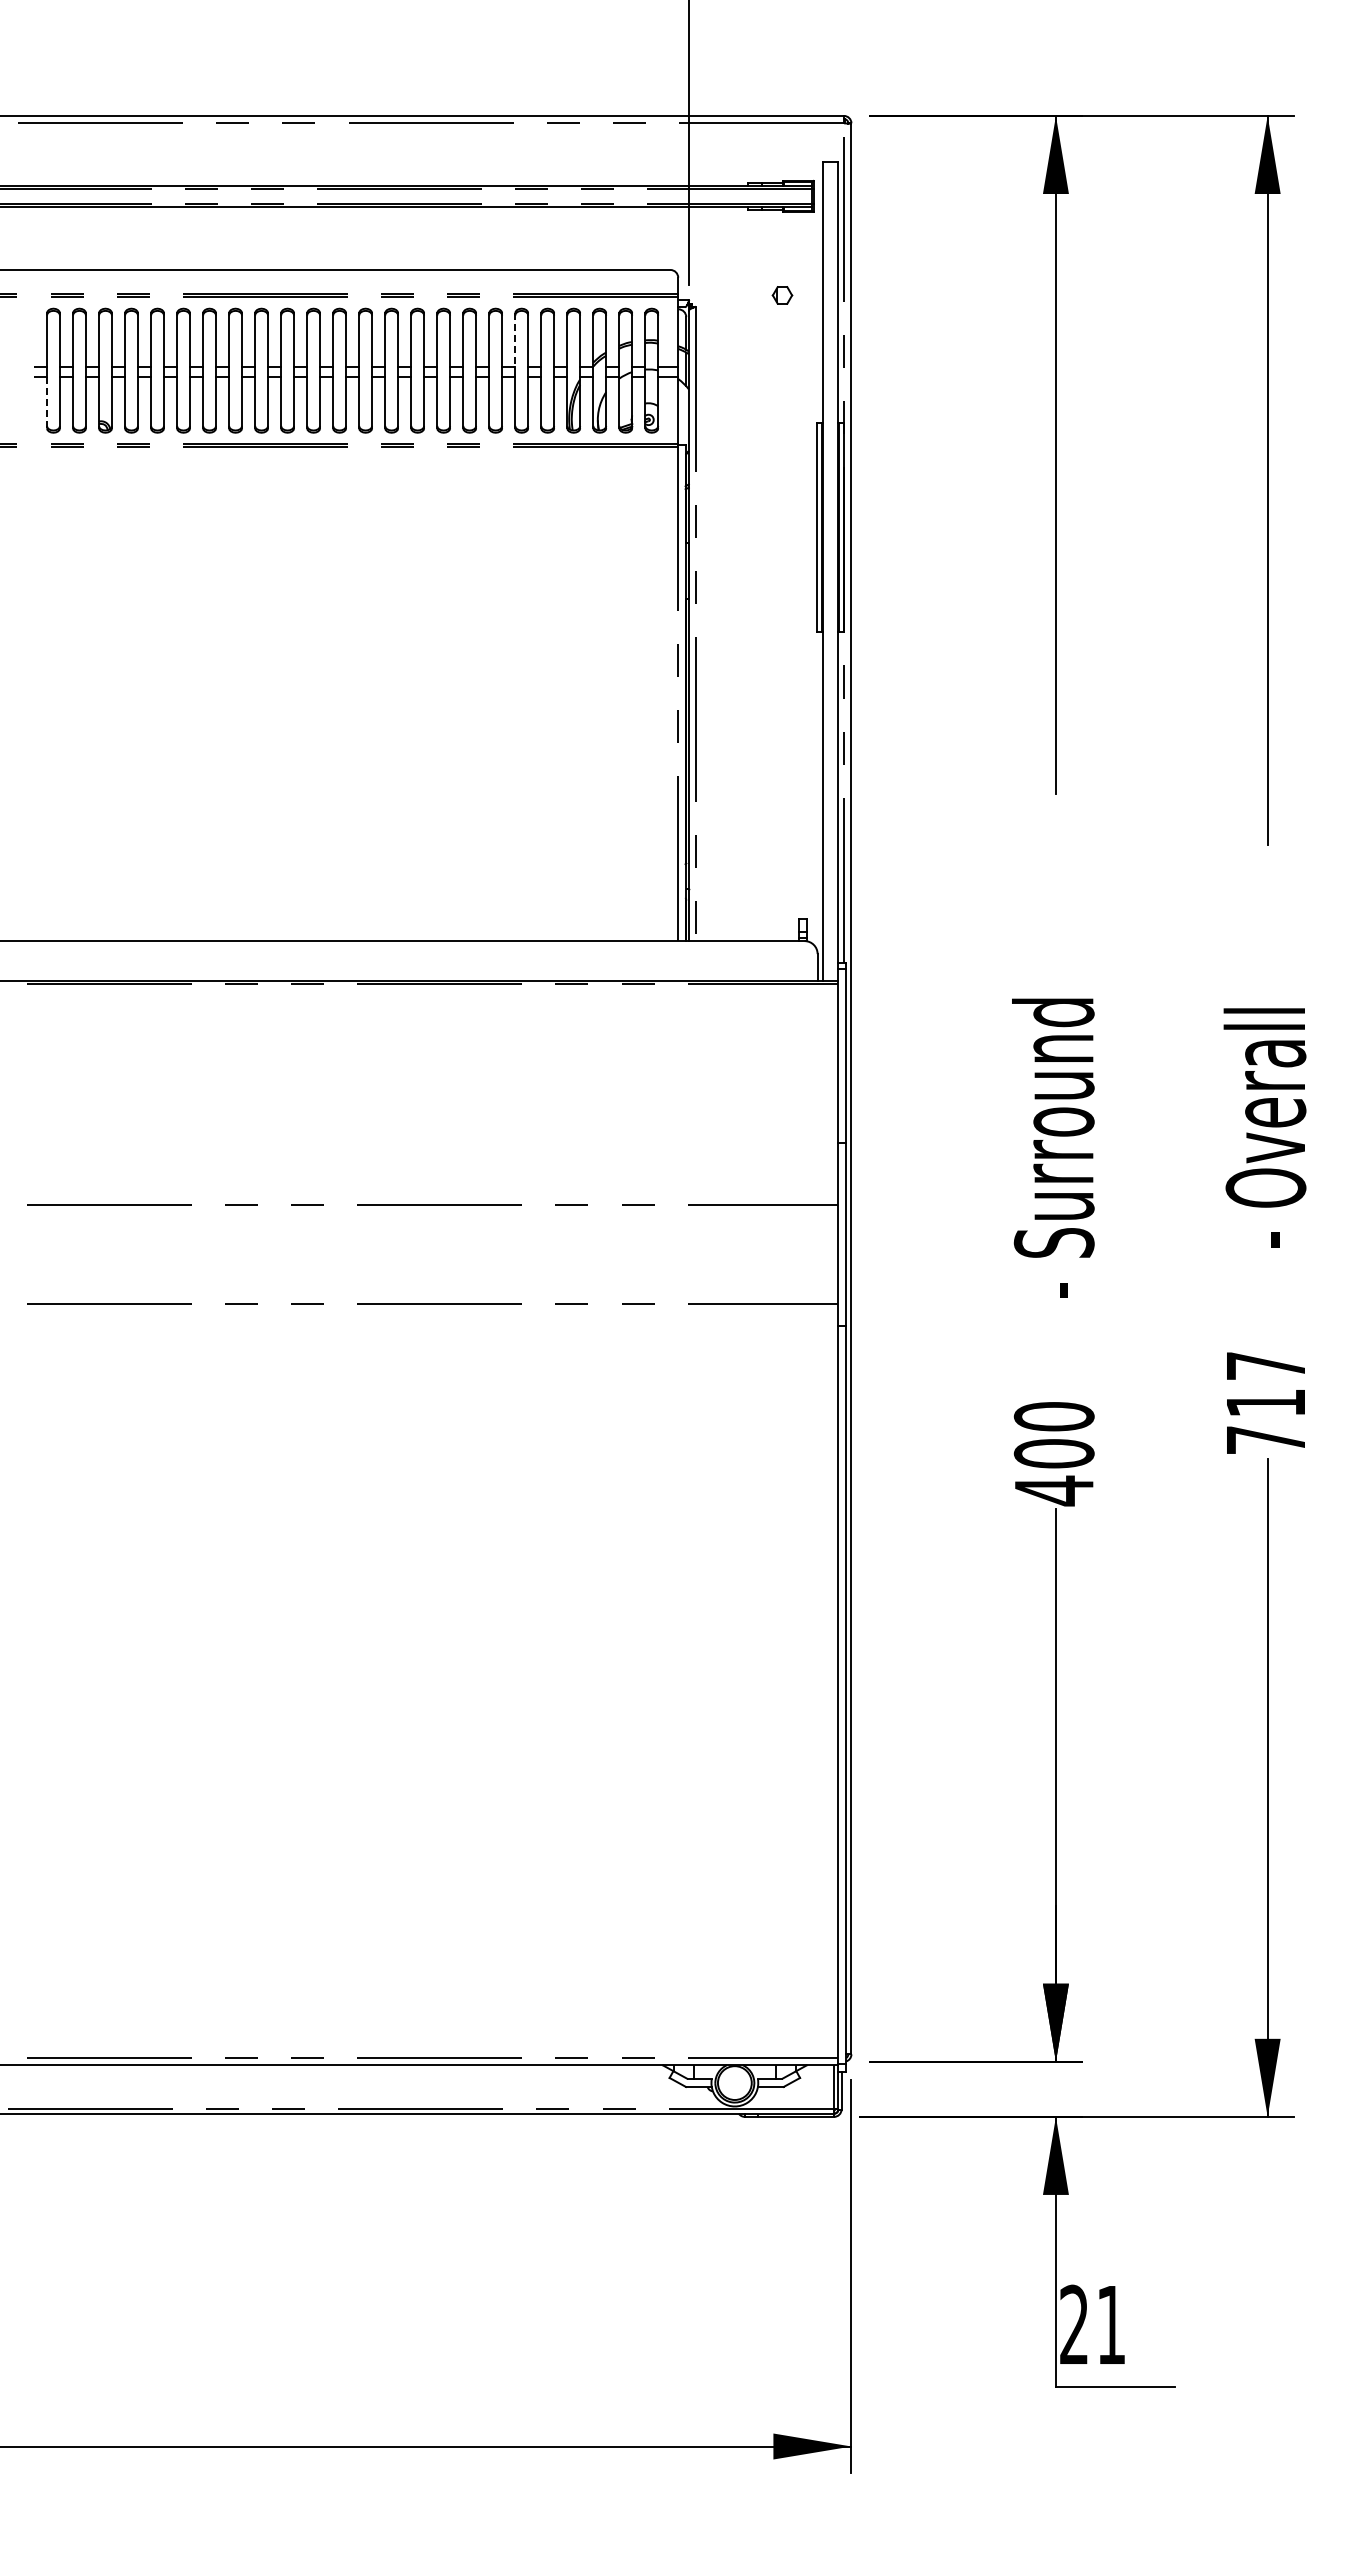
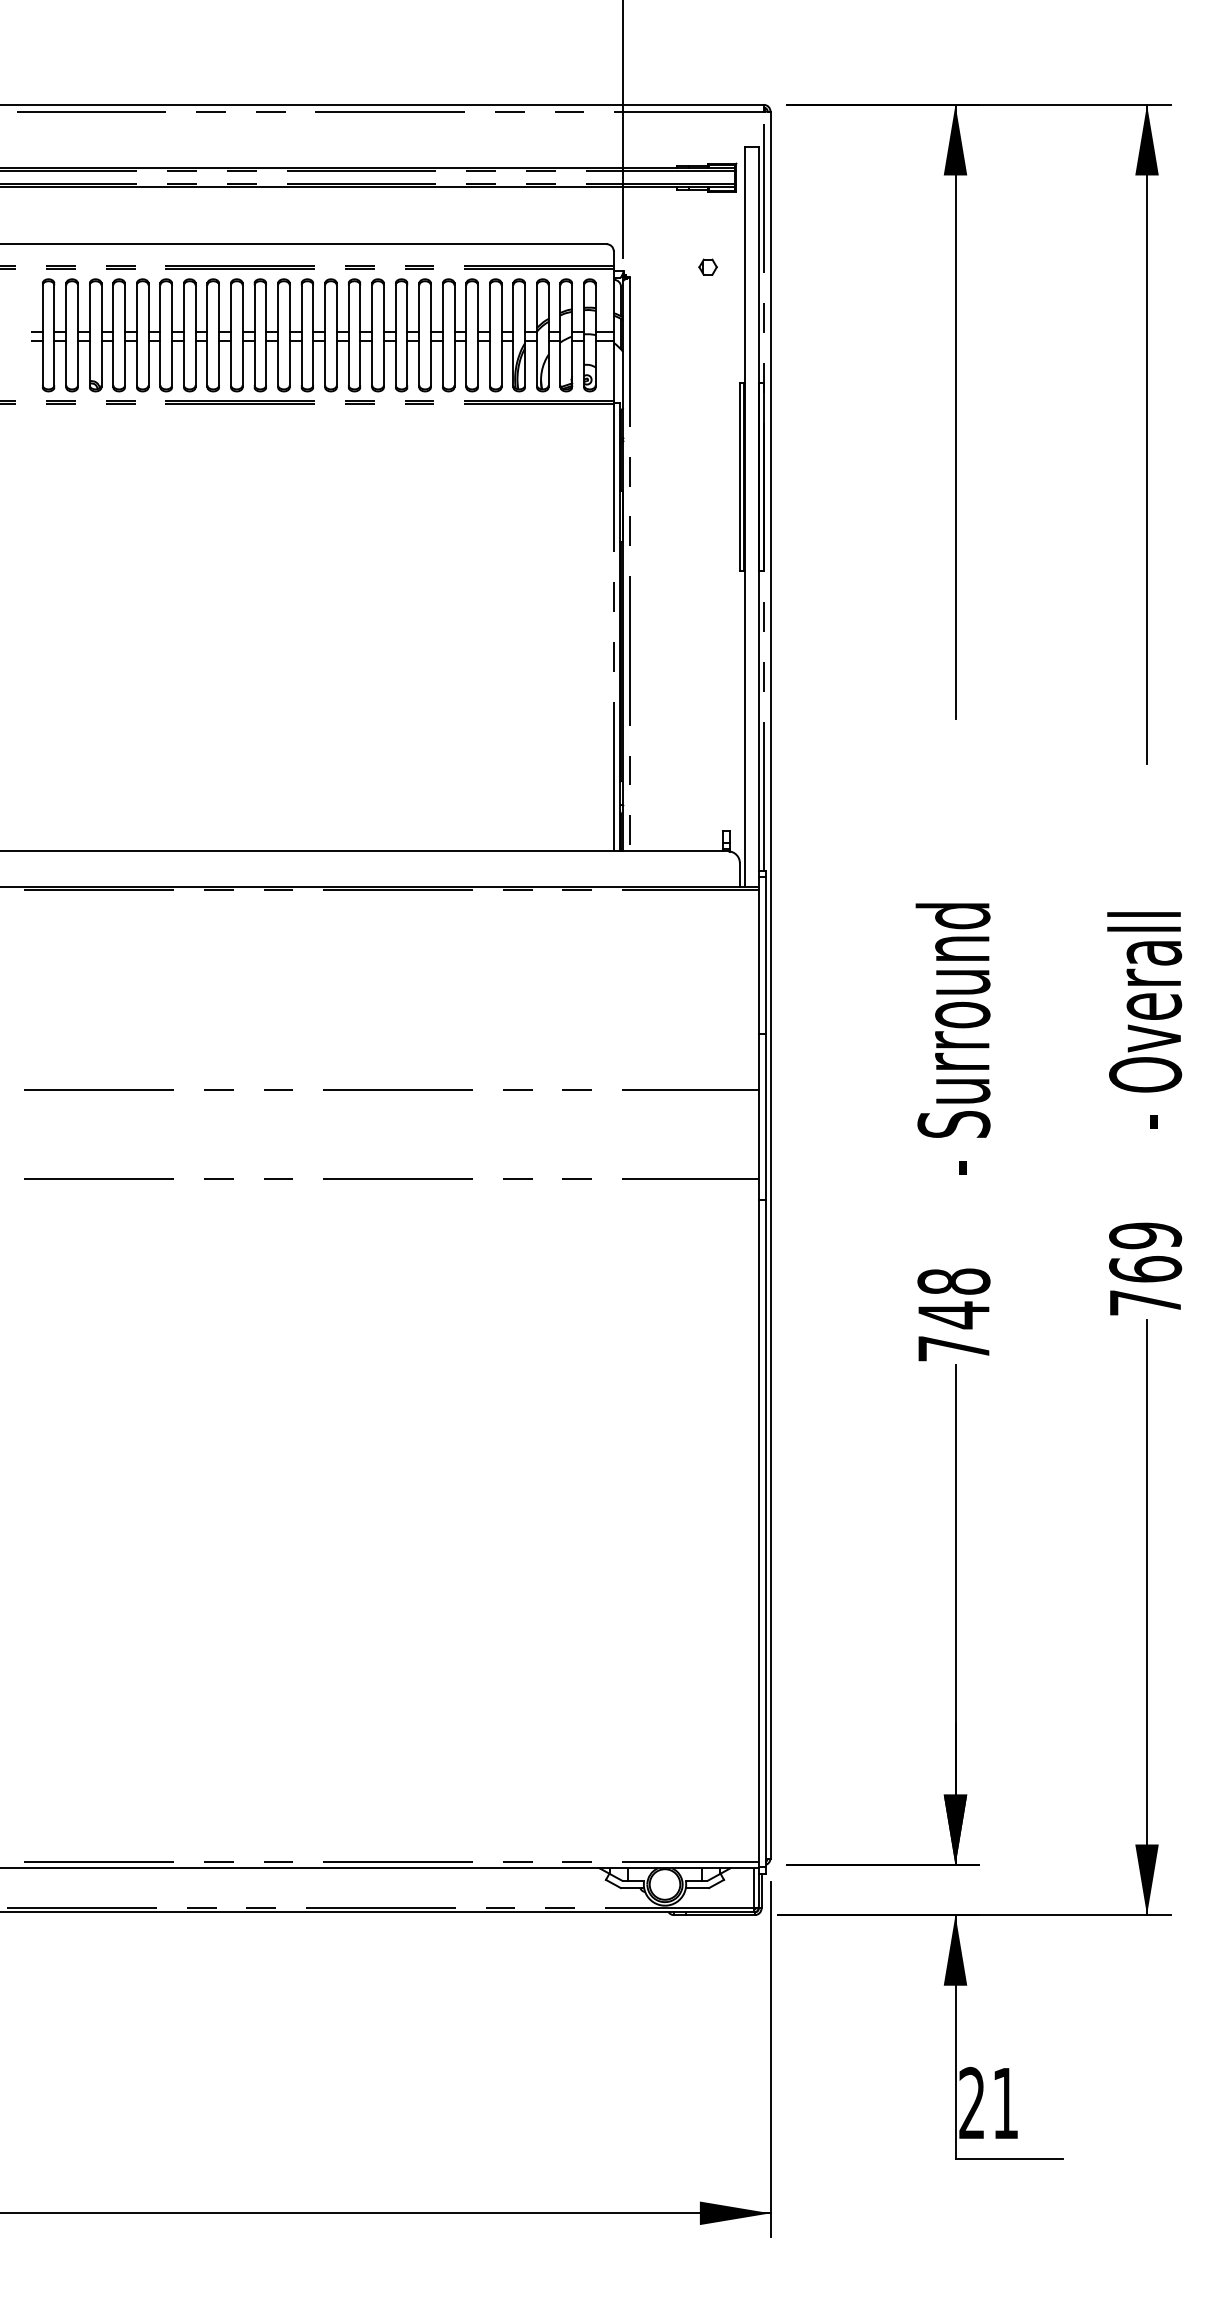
line: (515, 339) -> (466, 307), dashed -> solid
line: (46, 402) -> (42, 364), dashed -> solid
text: (1265, 1384) -> (1145, 1252), 717 -> 769
text: (1053, 1454) -> (953, 1315), 400 -> 748

